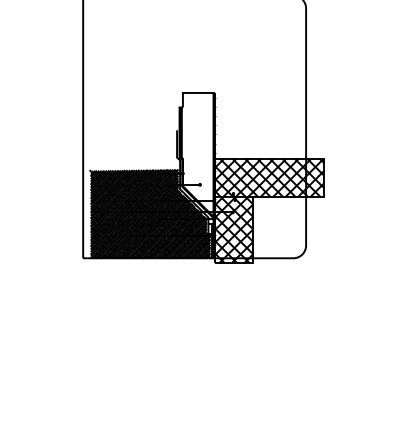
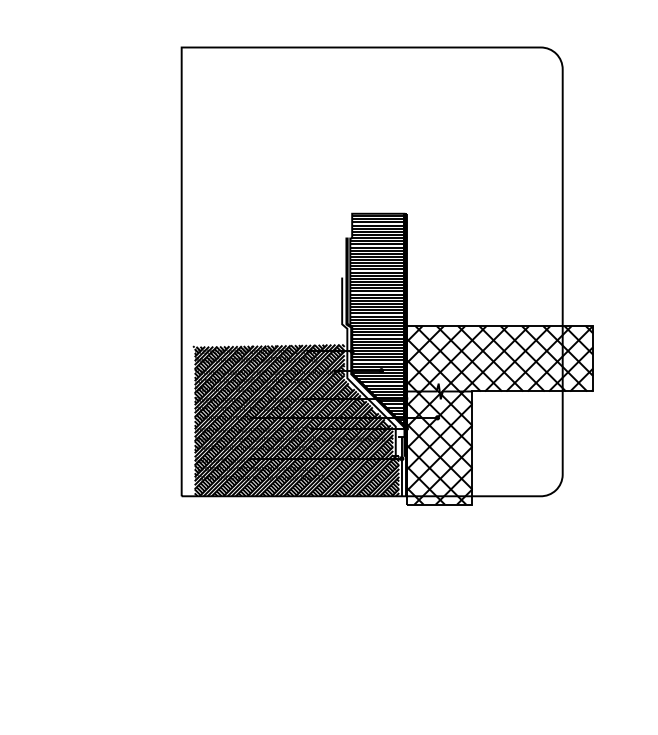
hatch: (197, 154) -> (377, 318), added

